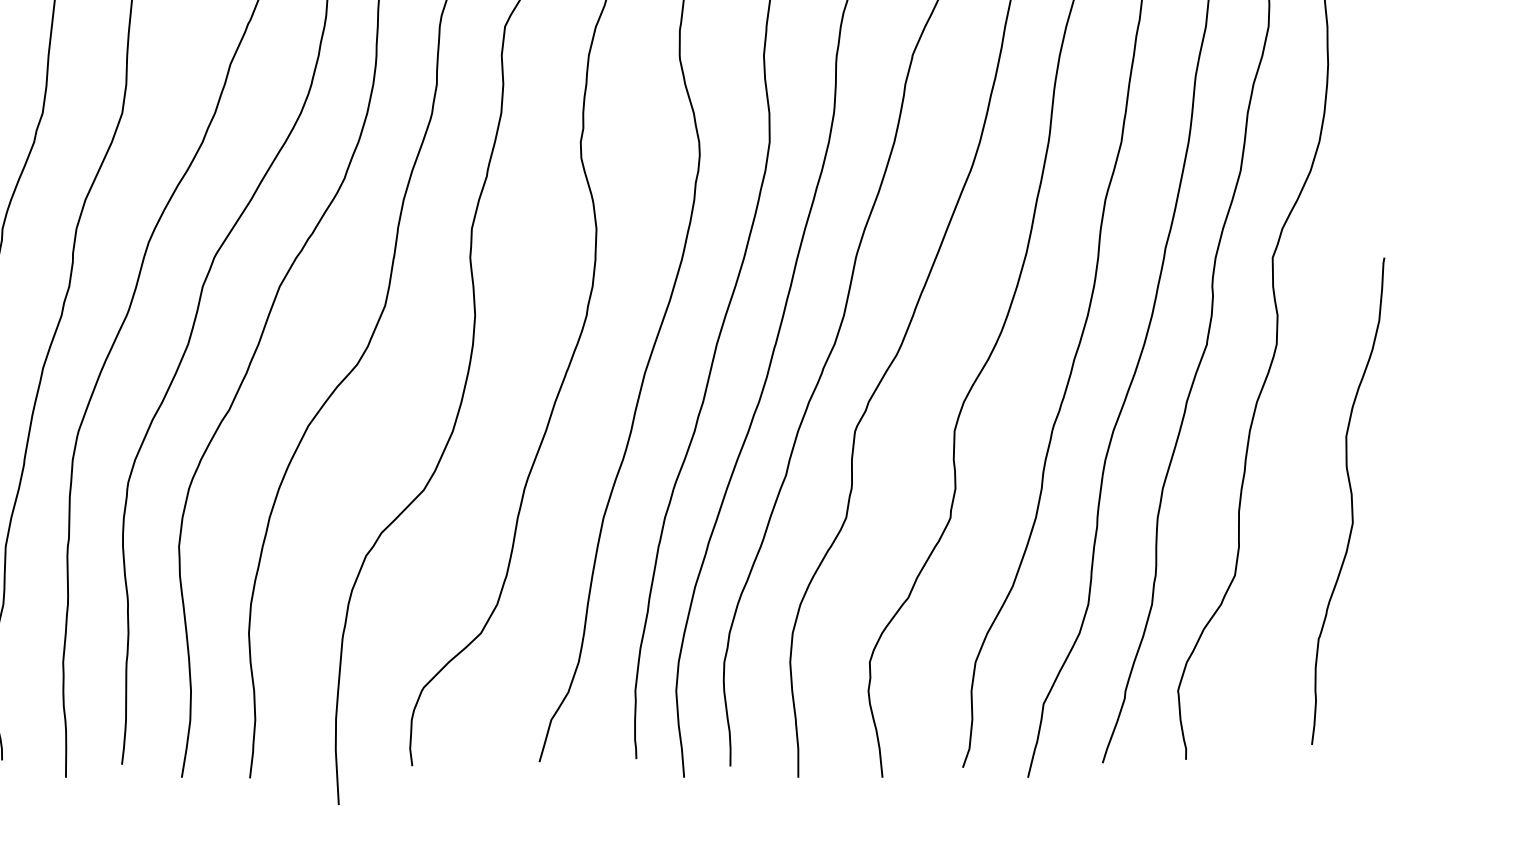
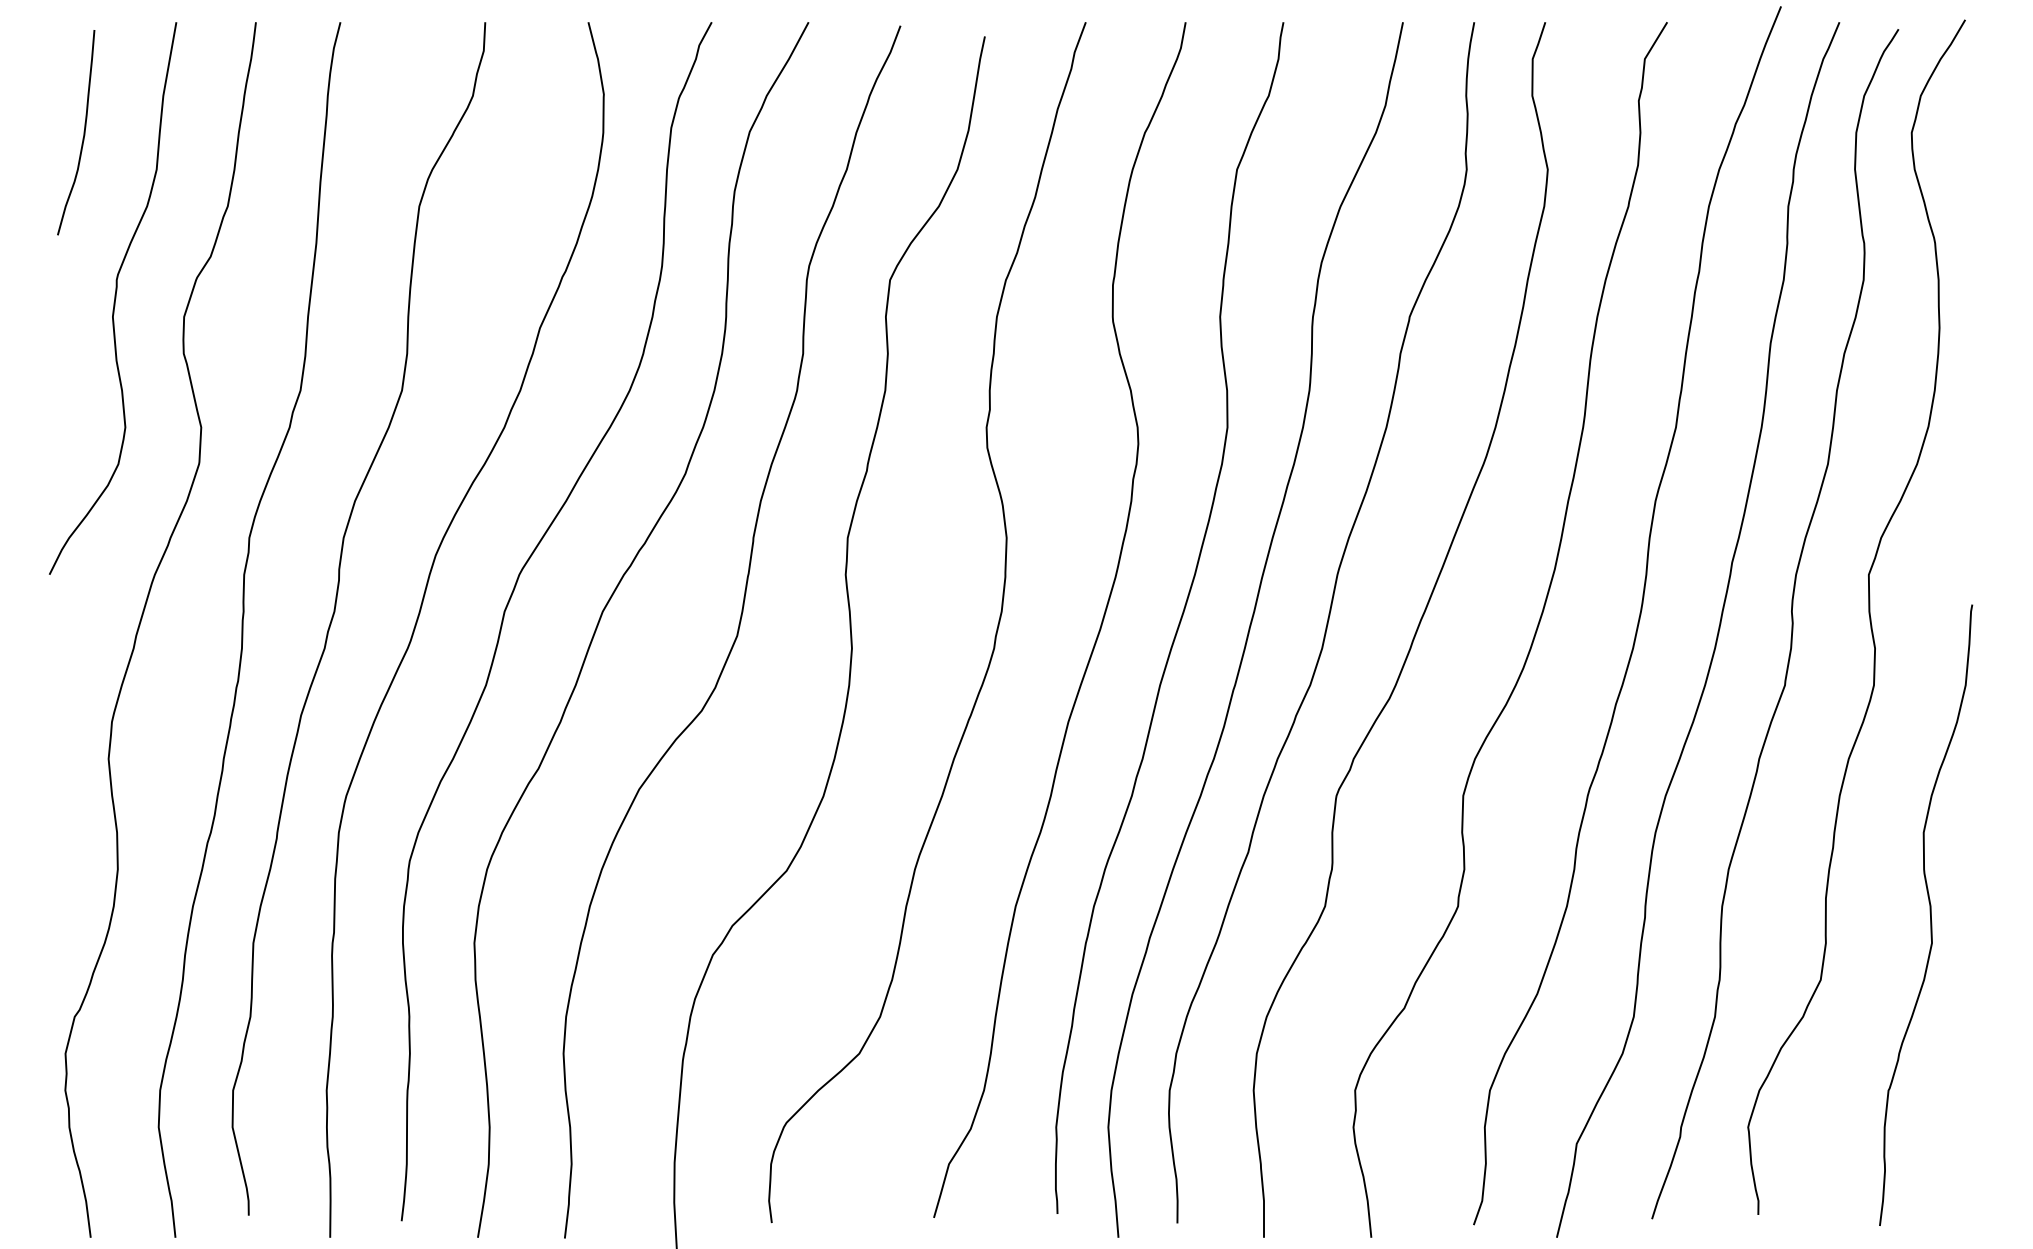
curve: (1350, 499) -> (1929, 913), moved

